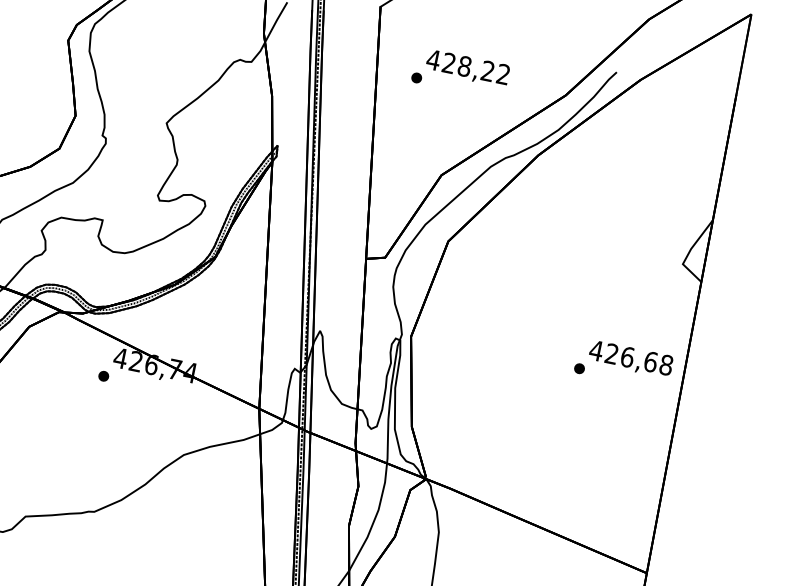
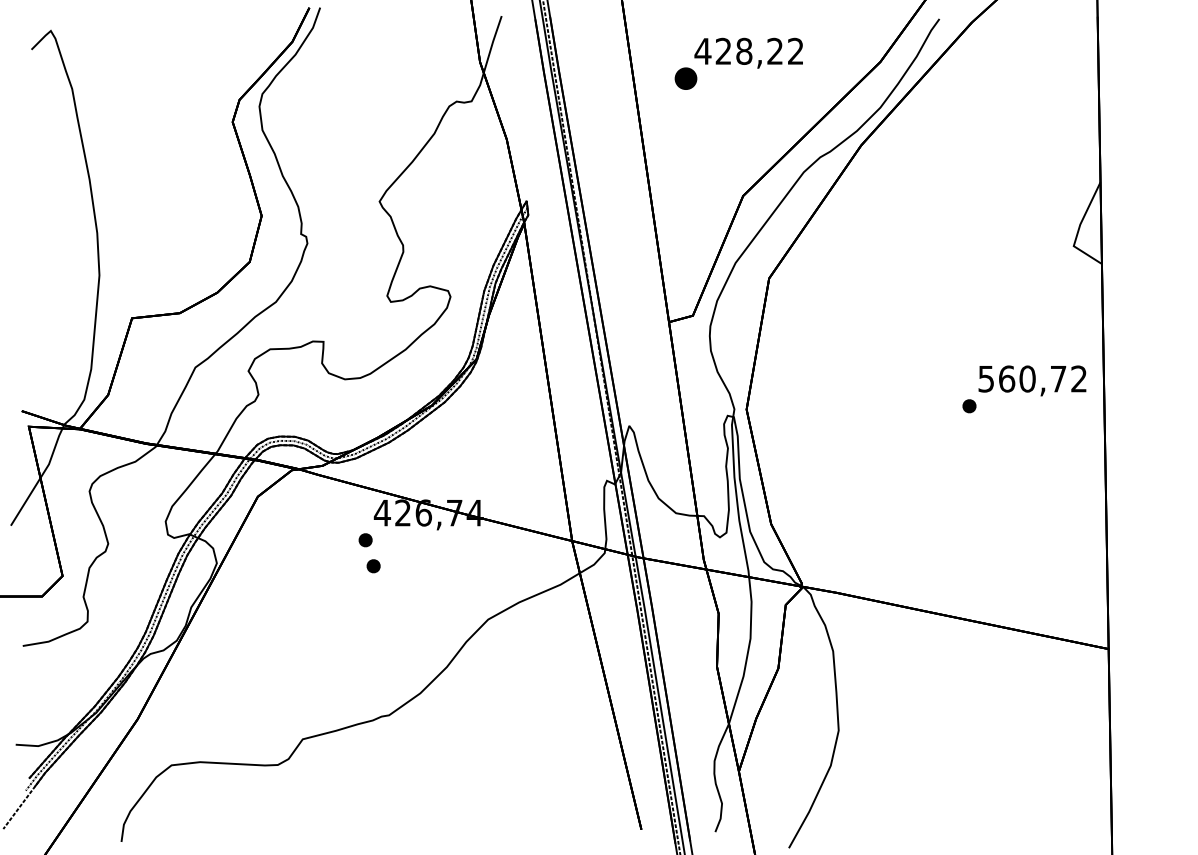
part: (416, 77) -> (686, 78), size x1.6
text: (631, 357) -> (1032, 378), 426,68 -> 560,72
part: (105, 397) -> (373, 566), added

